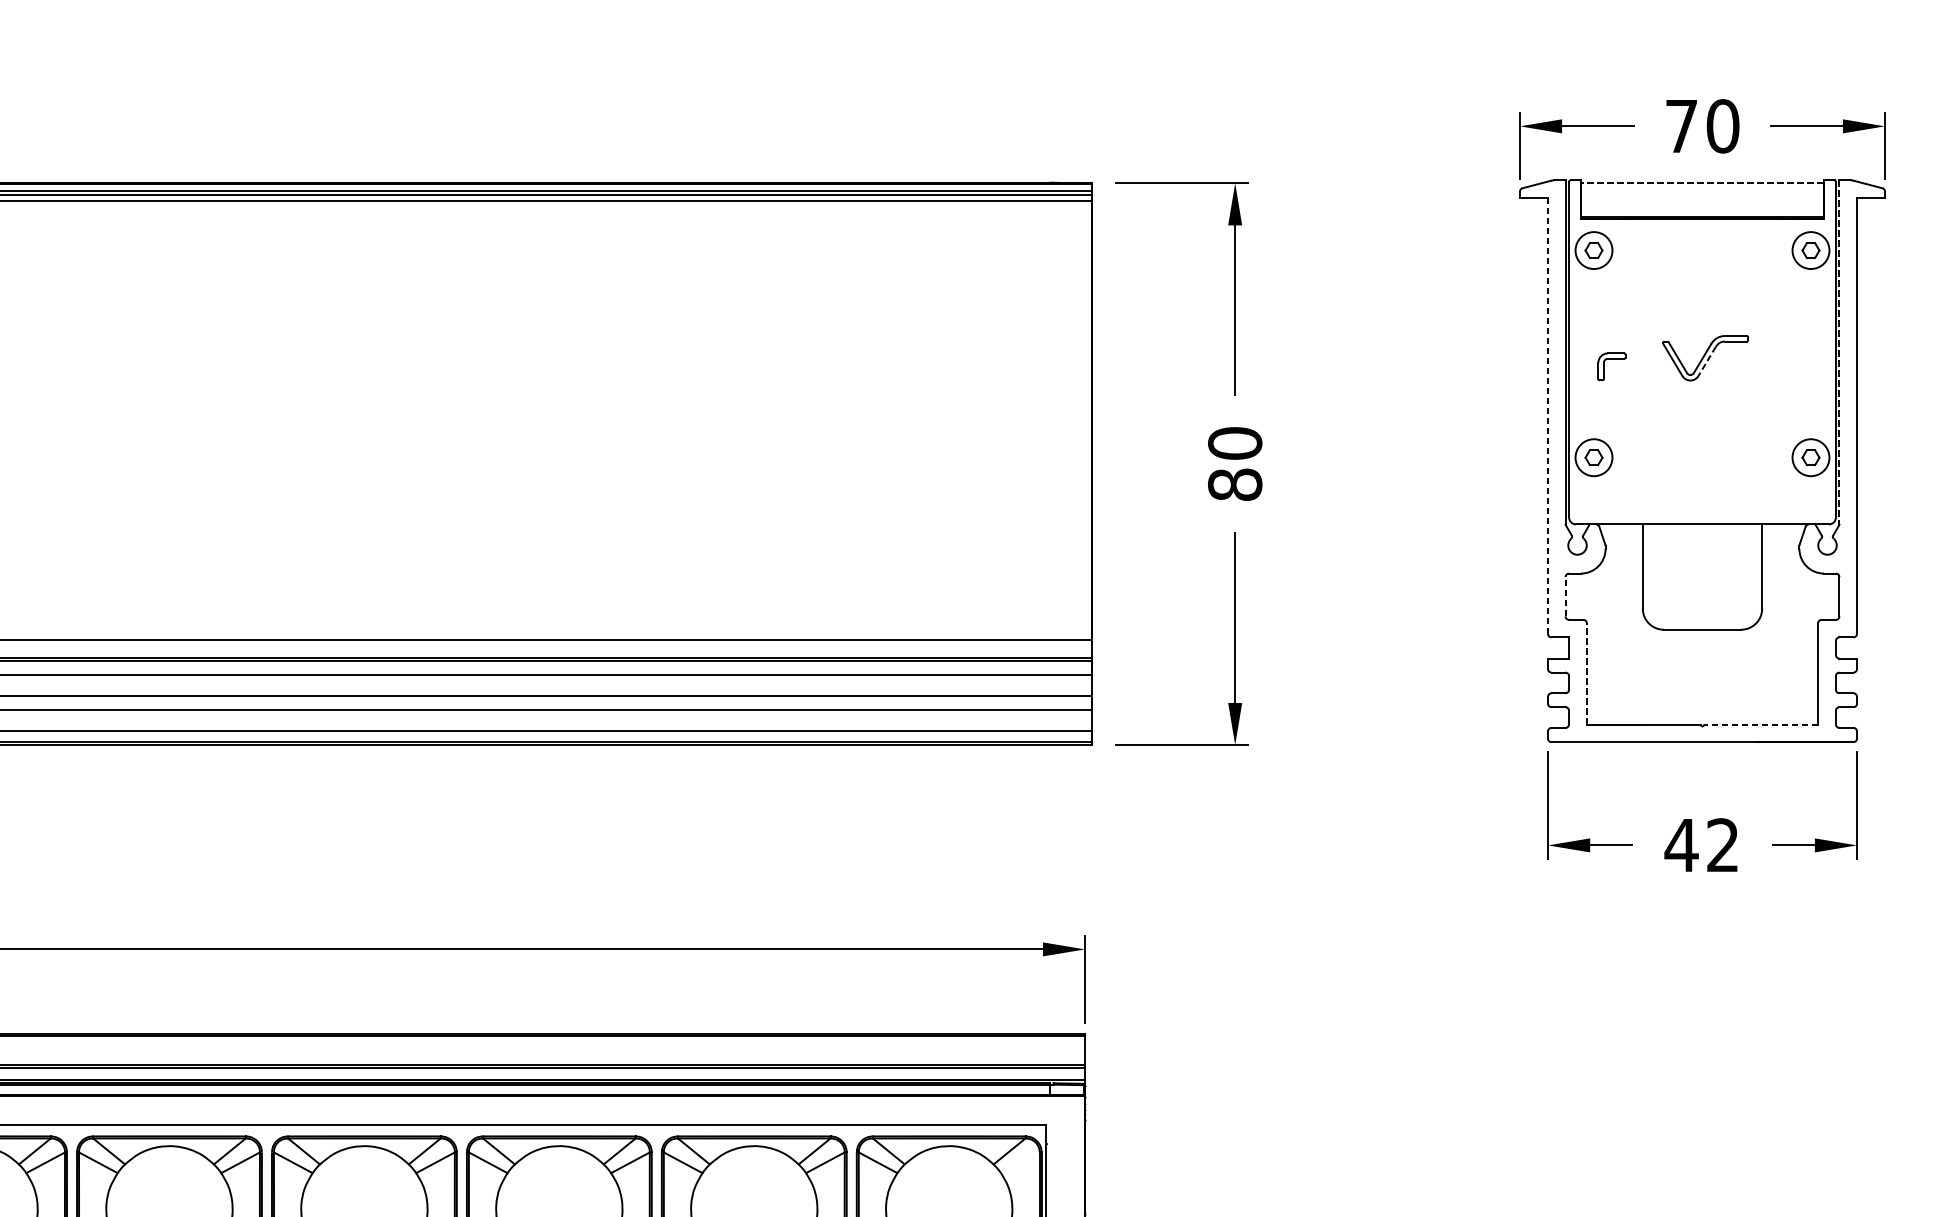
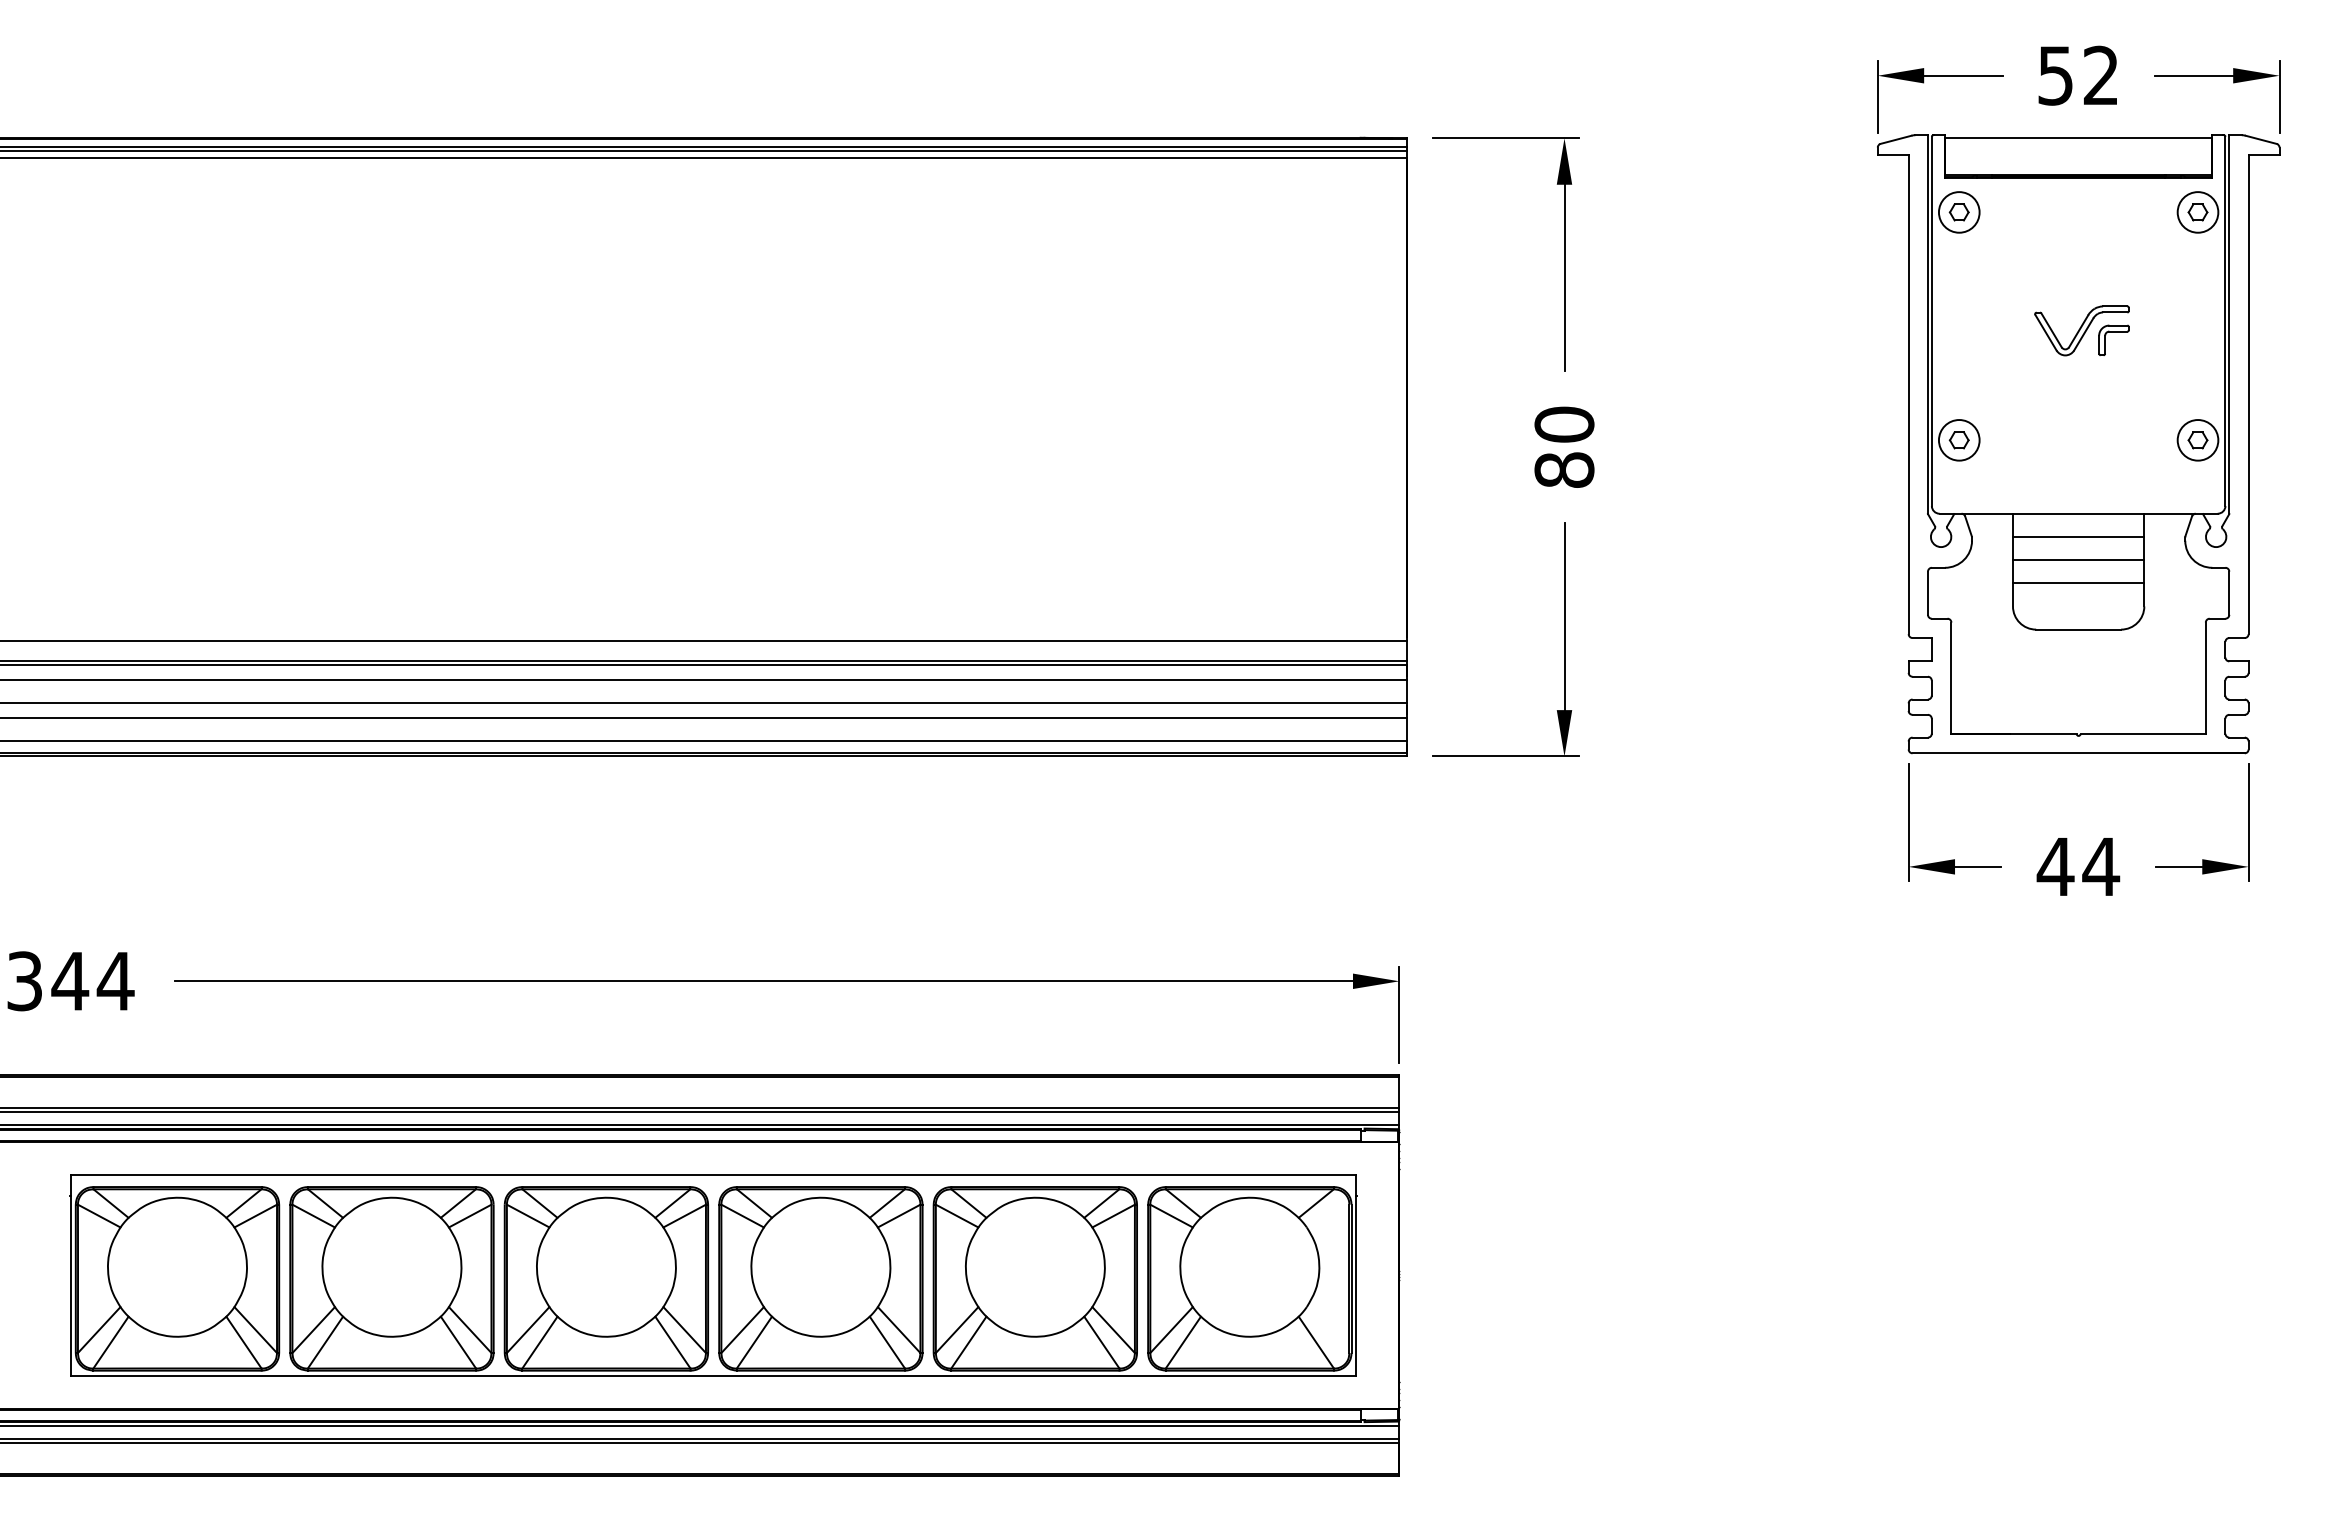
text: (1702, 126) -> (2078, 75), 70 -> 52
line: (1702, 182) -> (2078, 137), dashed -> solid
line: (1839, 353) -> (2229, 325), dashed -> solid
part: (1611, 359) -> (2113, 332), moved
line: (1706, 361) -> (2083, 334), dashed -> solid
line: (1547, 416) -> (1908, 394), dashed -> solid
line: (1702, 545) -> (2078, 536), added
line: (1702, 566) -> (2078, 560), added
line: (1702, 587) -> (2078, 583), added
line: (1565, 596) -> (1927, 593), dashed -> solid
line: (1586, 674) -> (1951, 678), dashed -> solid
line: (1761, 725) -> (2143, 734), dashed -> solid
text: (1723, 844) -> (2101, 865), 42 -> 44

